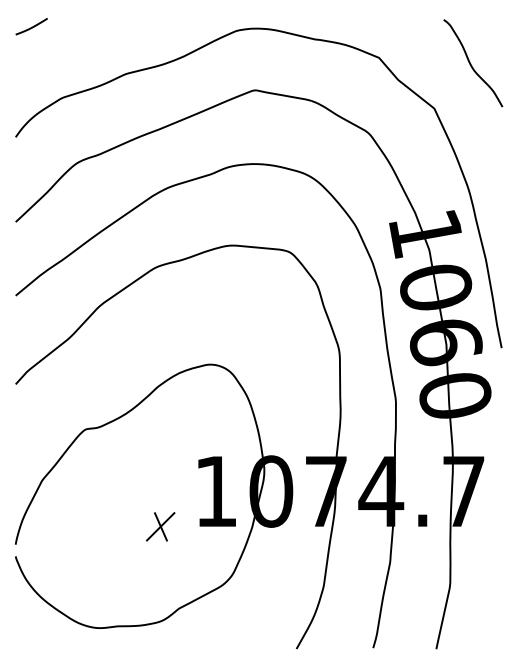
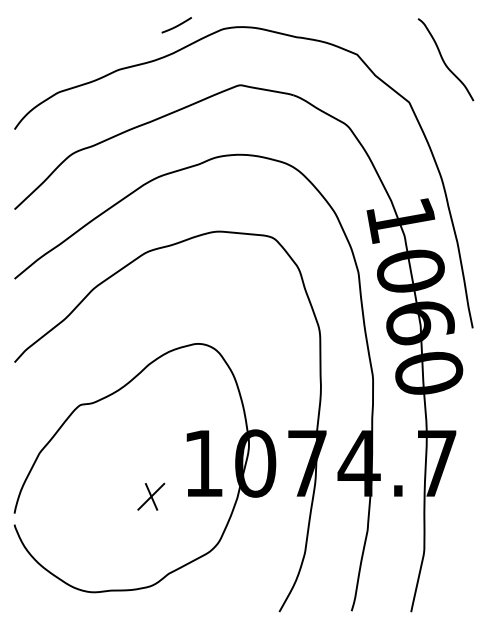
curve: (32, 26) -> (177, 25), moved

